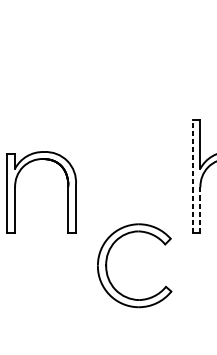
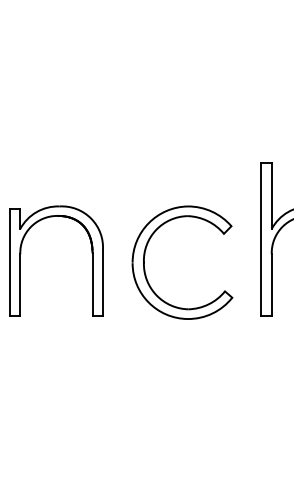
line: (192, 176) -> (261, 239), dashed -> solid
line: (200, 210) -> (271, 285), dashed -> solid
part: (107, 269) -> (145, 268), moved

